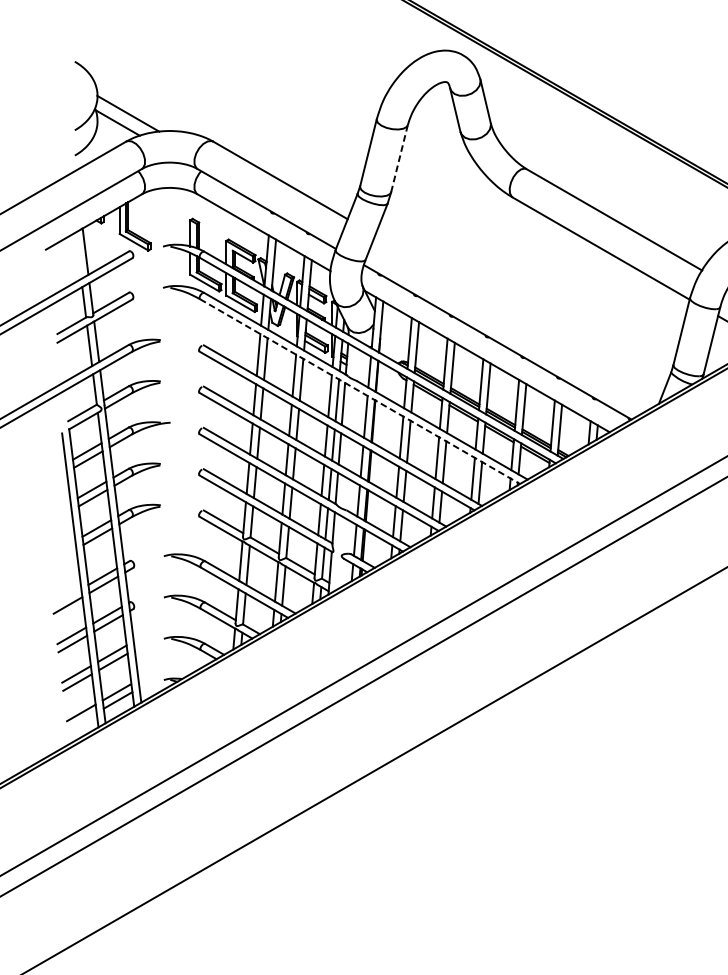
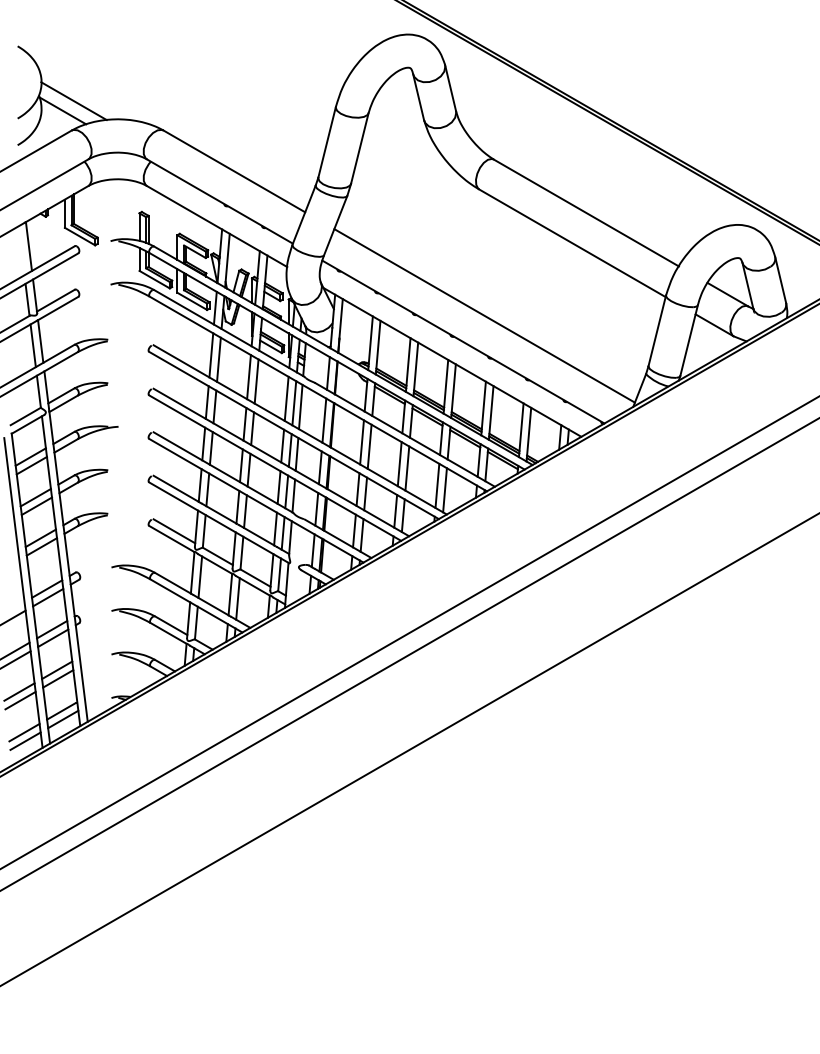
line: (399, 158) -> (359, 148), dashed -> solid
line: (517, 317) -> (484, 315), added
line: (360, 392) -> (318, 394), dashed -> solid
line: (82, 720) -> (25, 740), added

